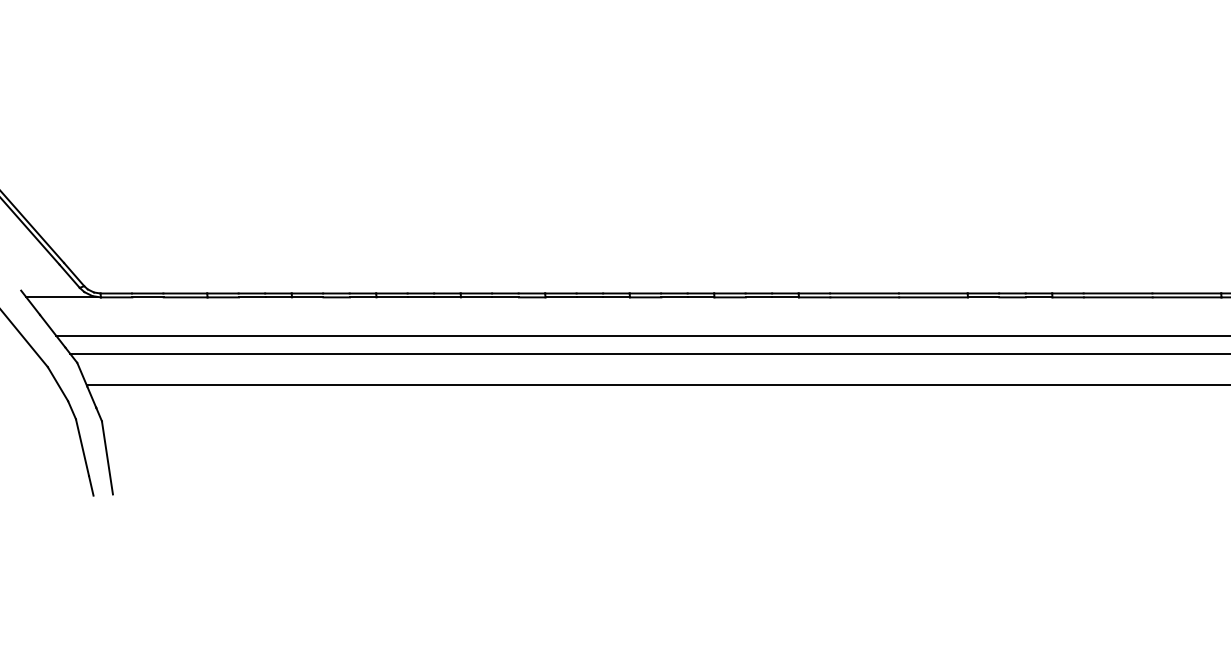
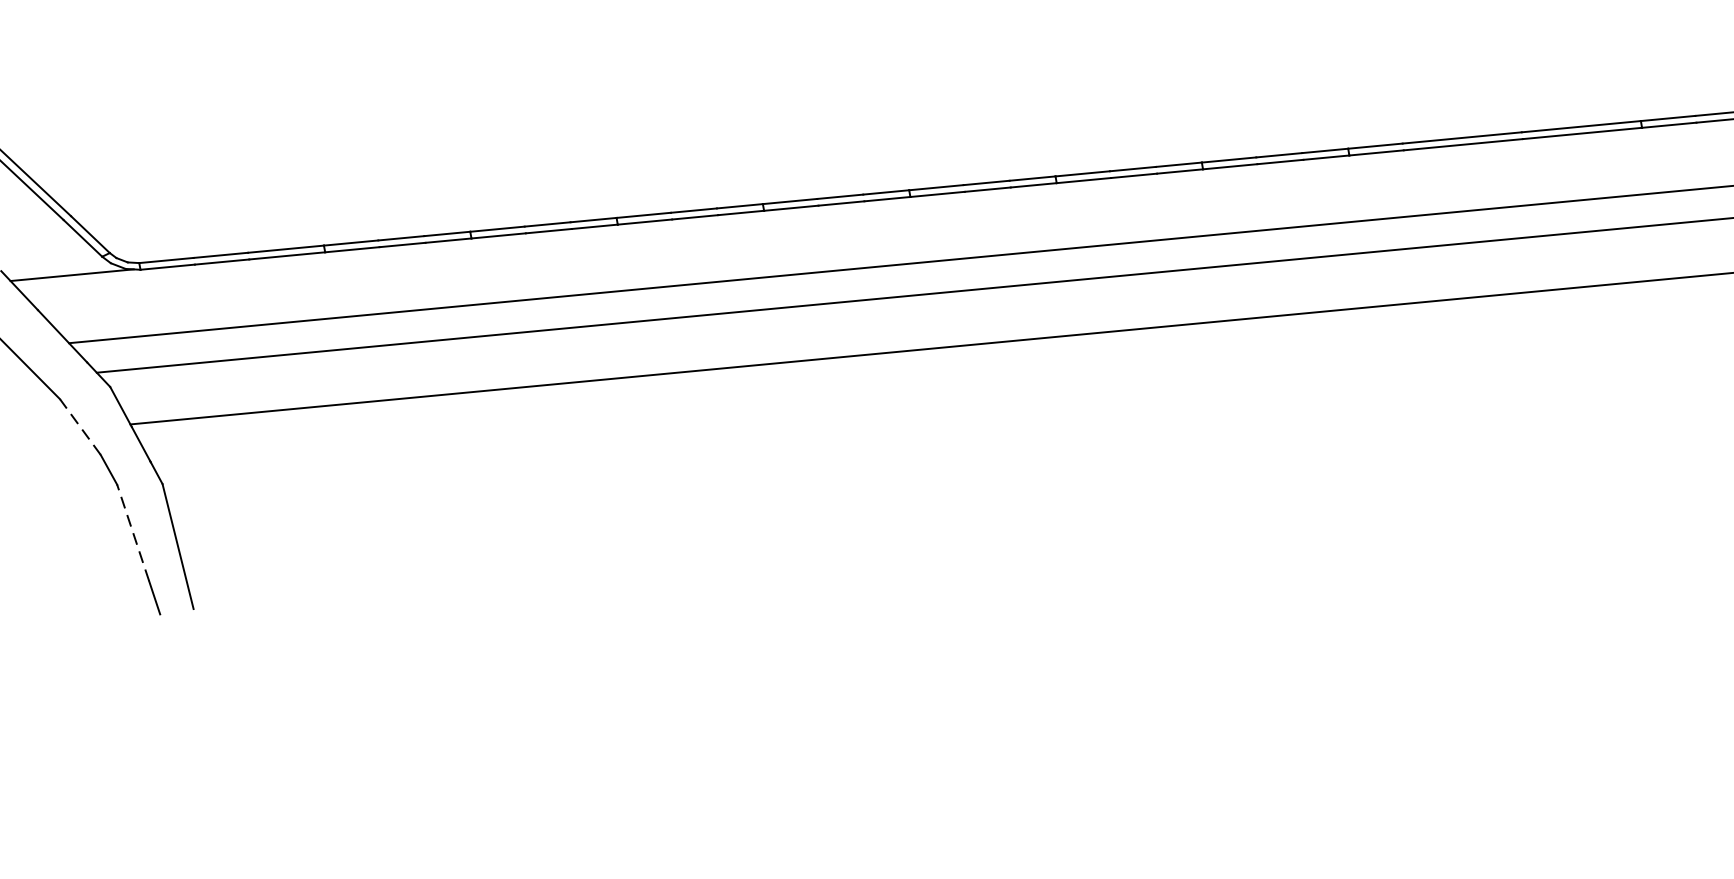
line: (58, 384) -> (81, 427), solid -> dashed
line: (82, 447) -> (133, 532), solid -> dashed

